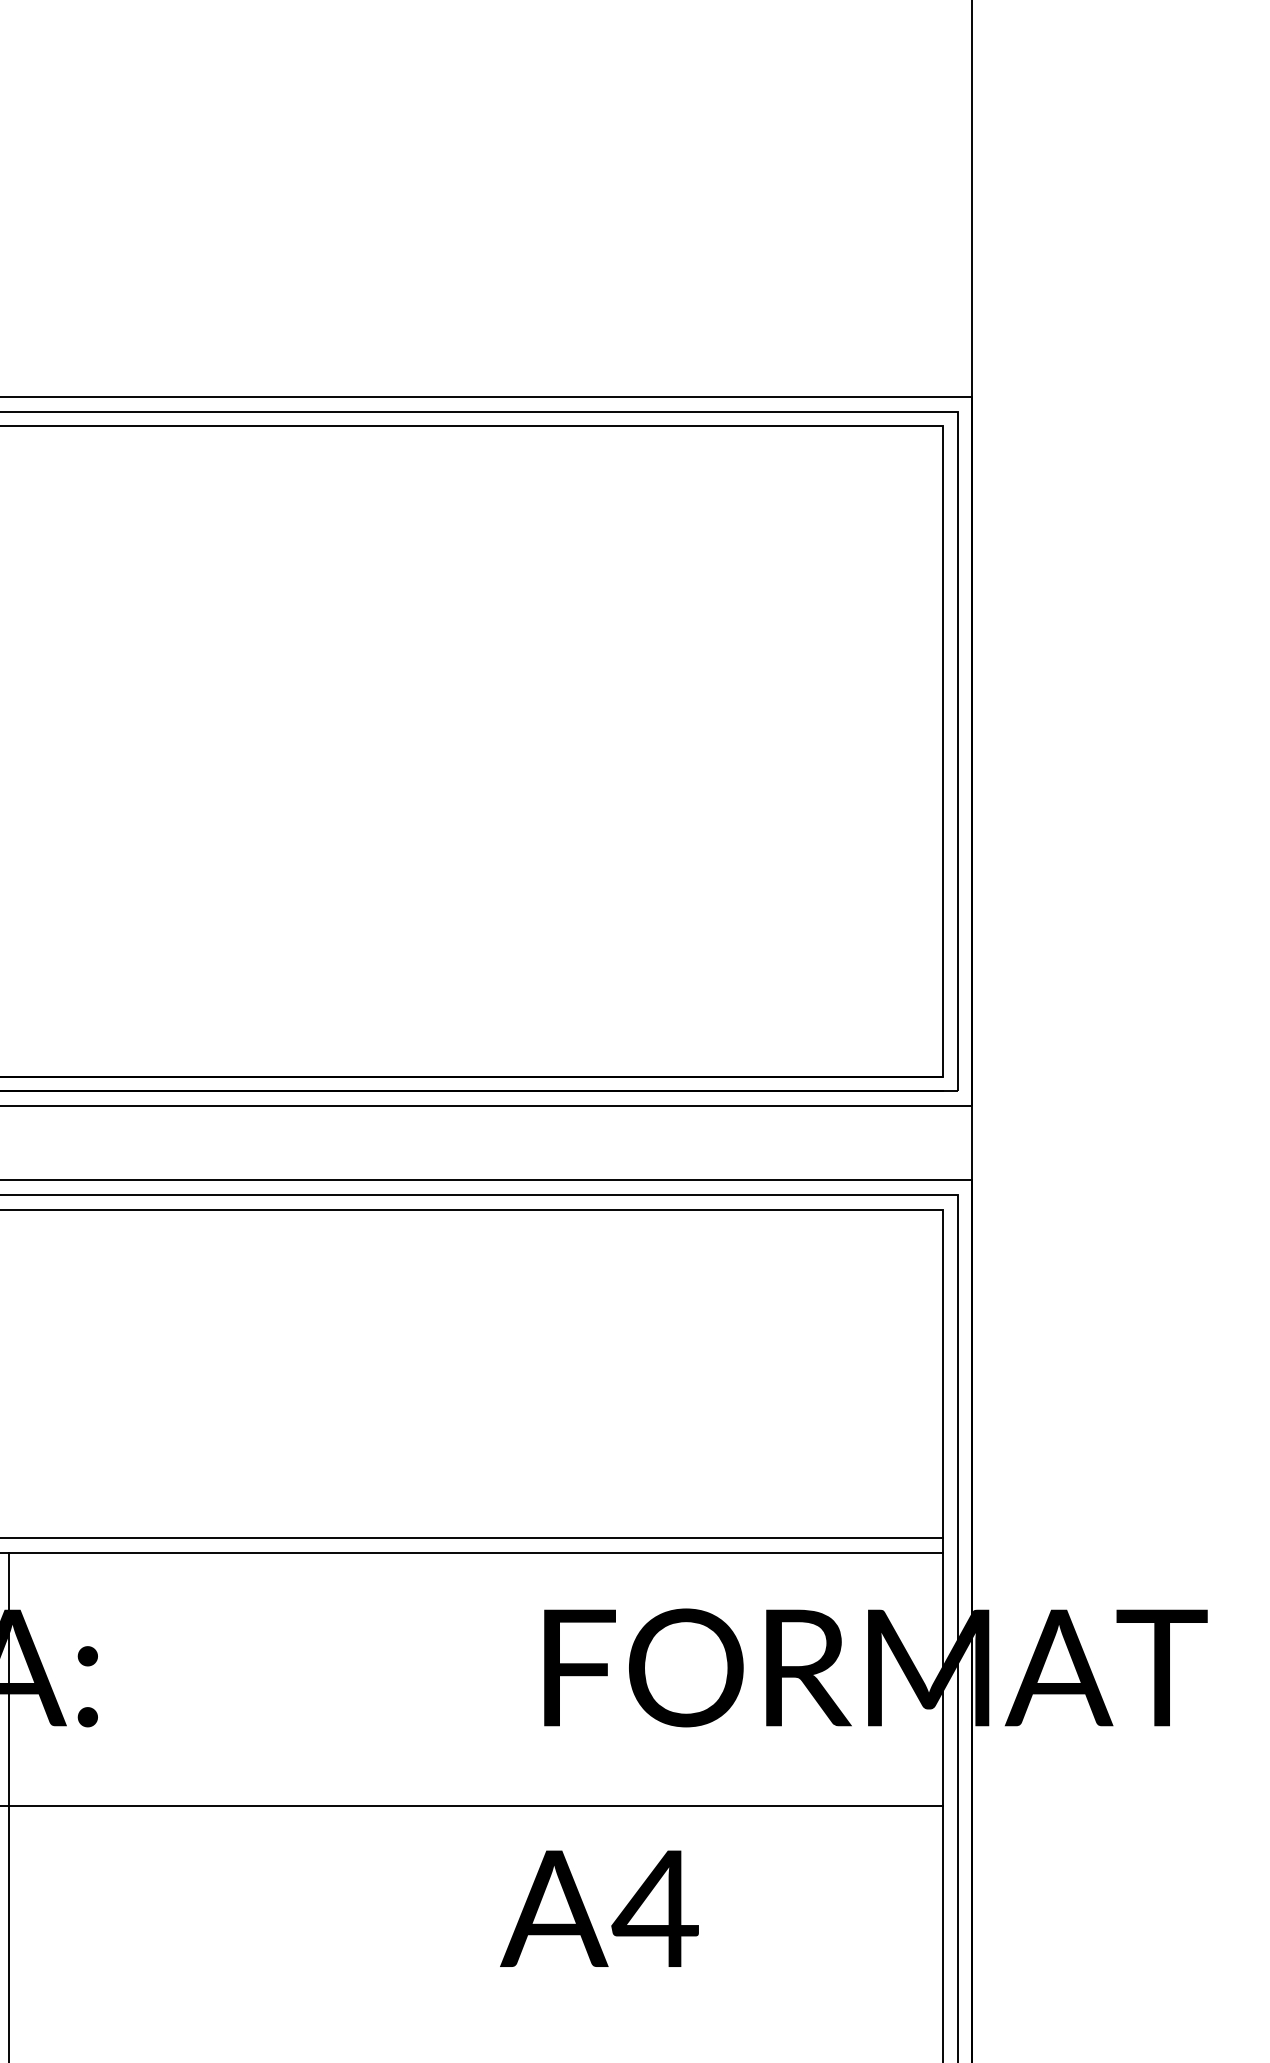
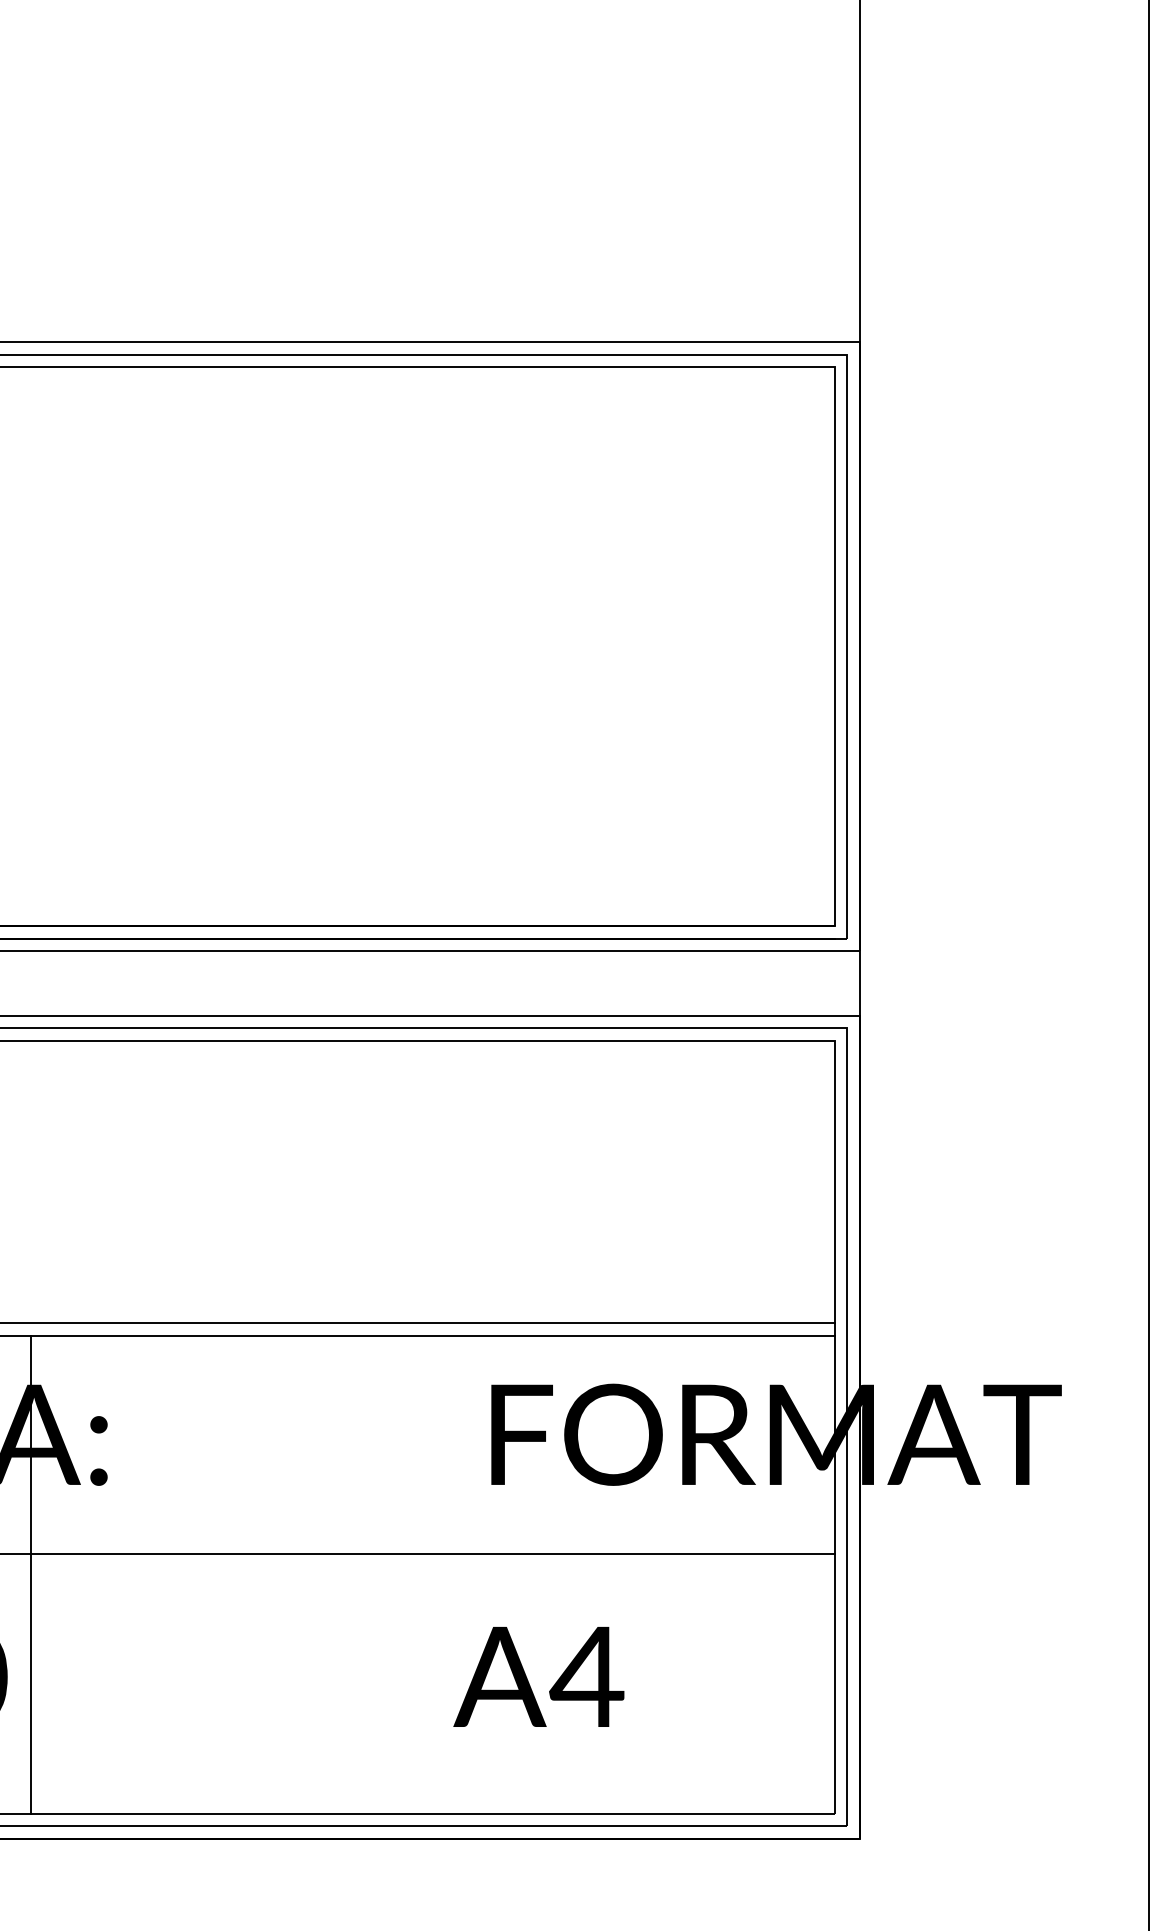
text: (599, 1908) -> (538, 1676), moved

